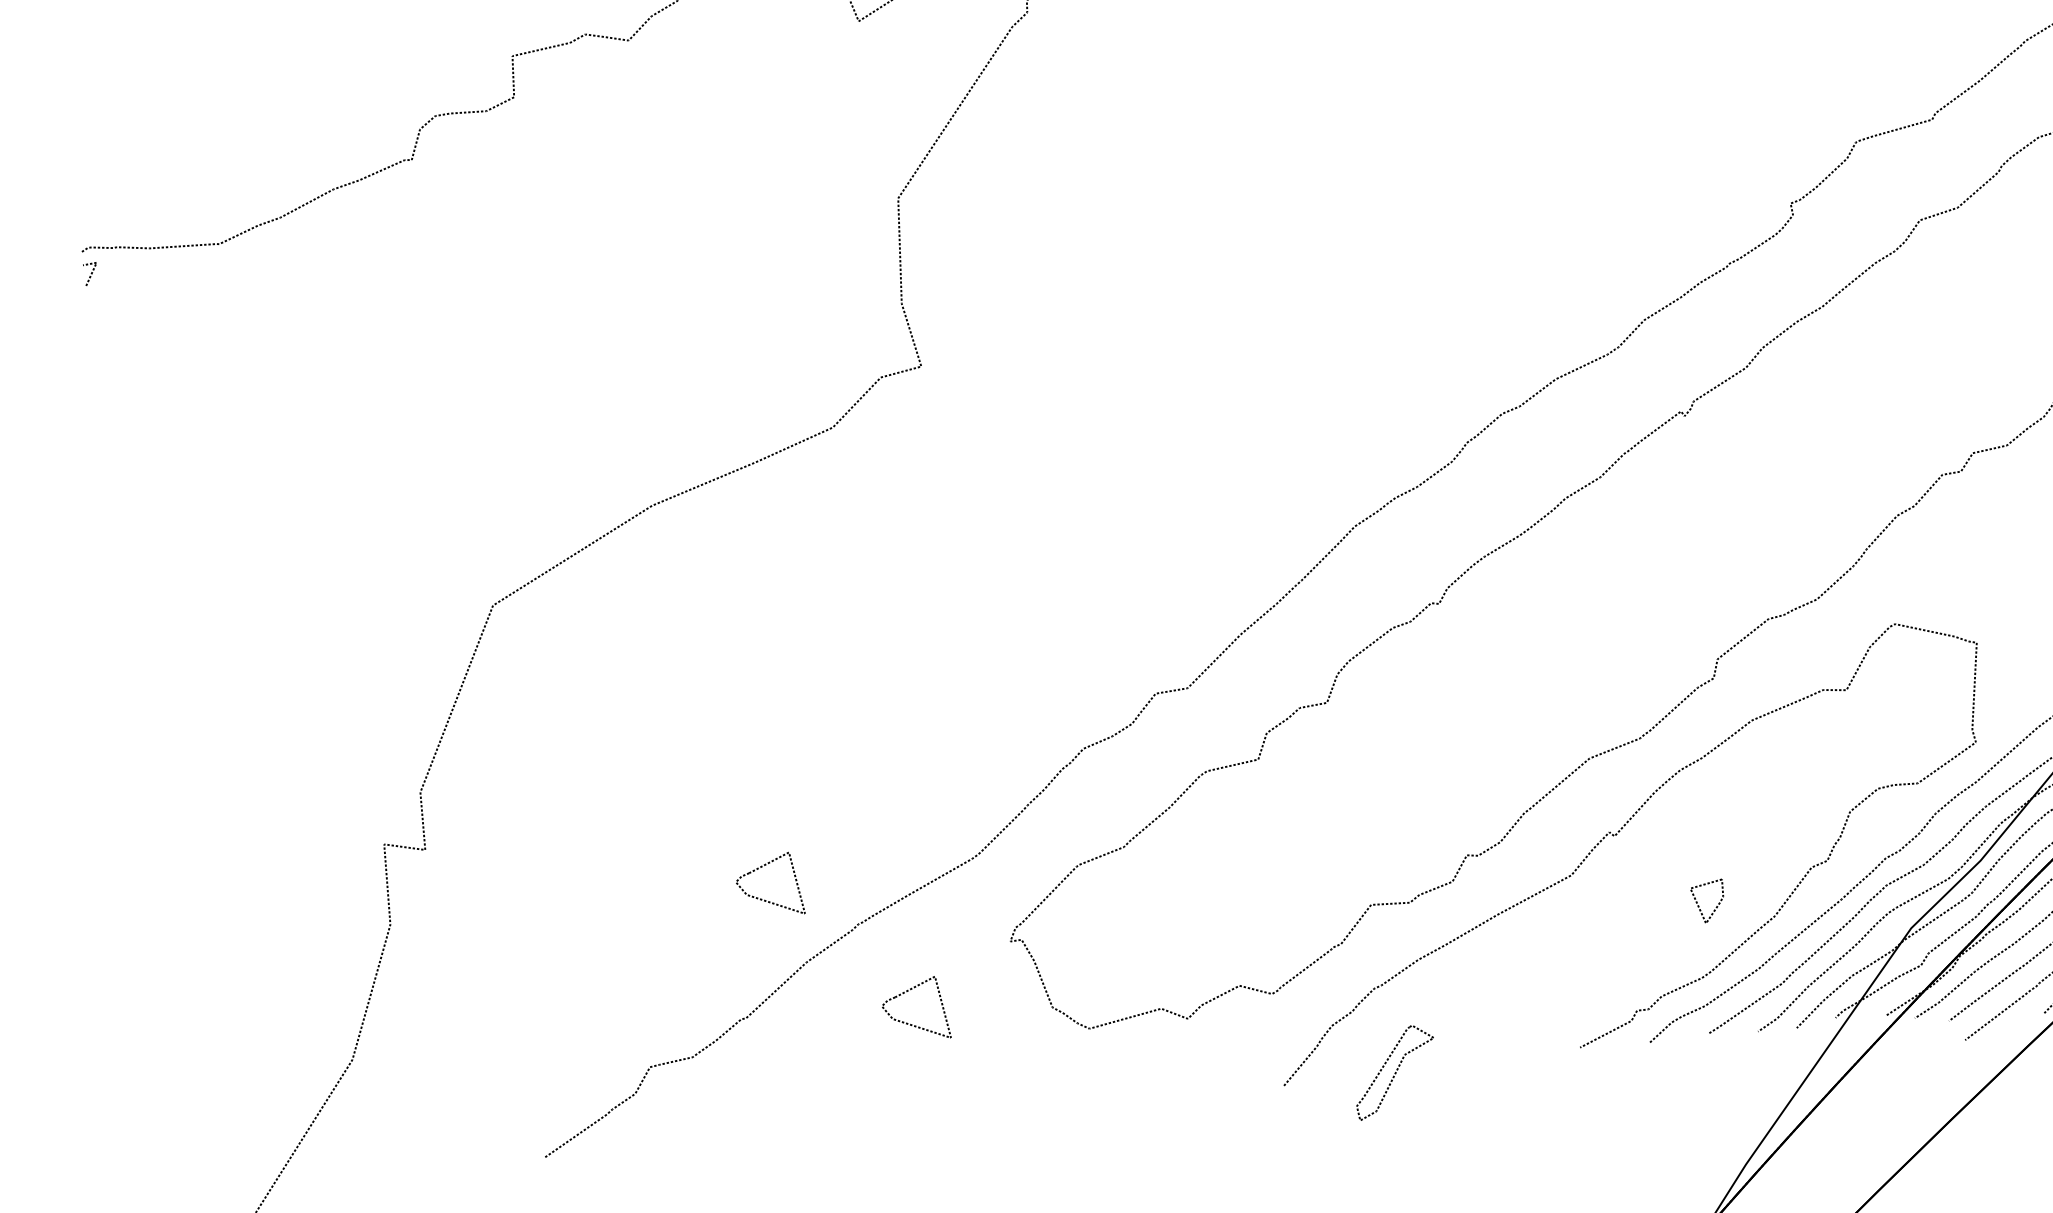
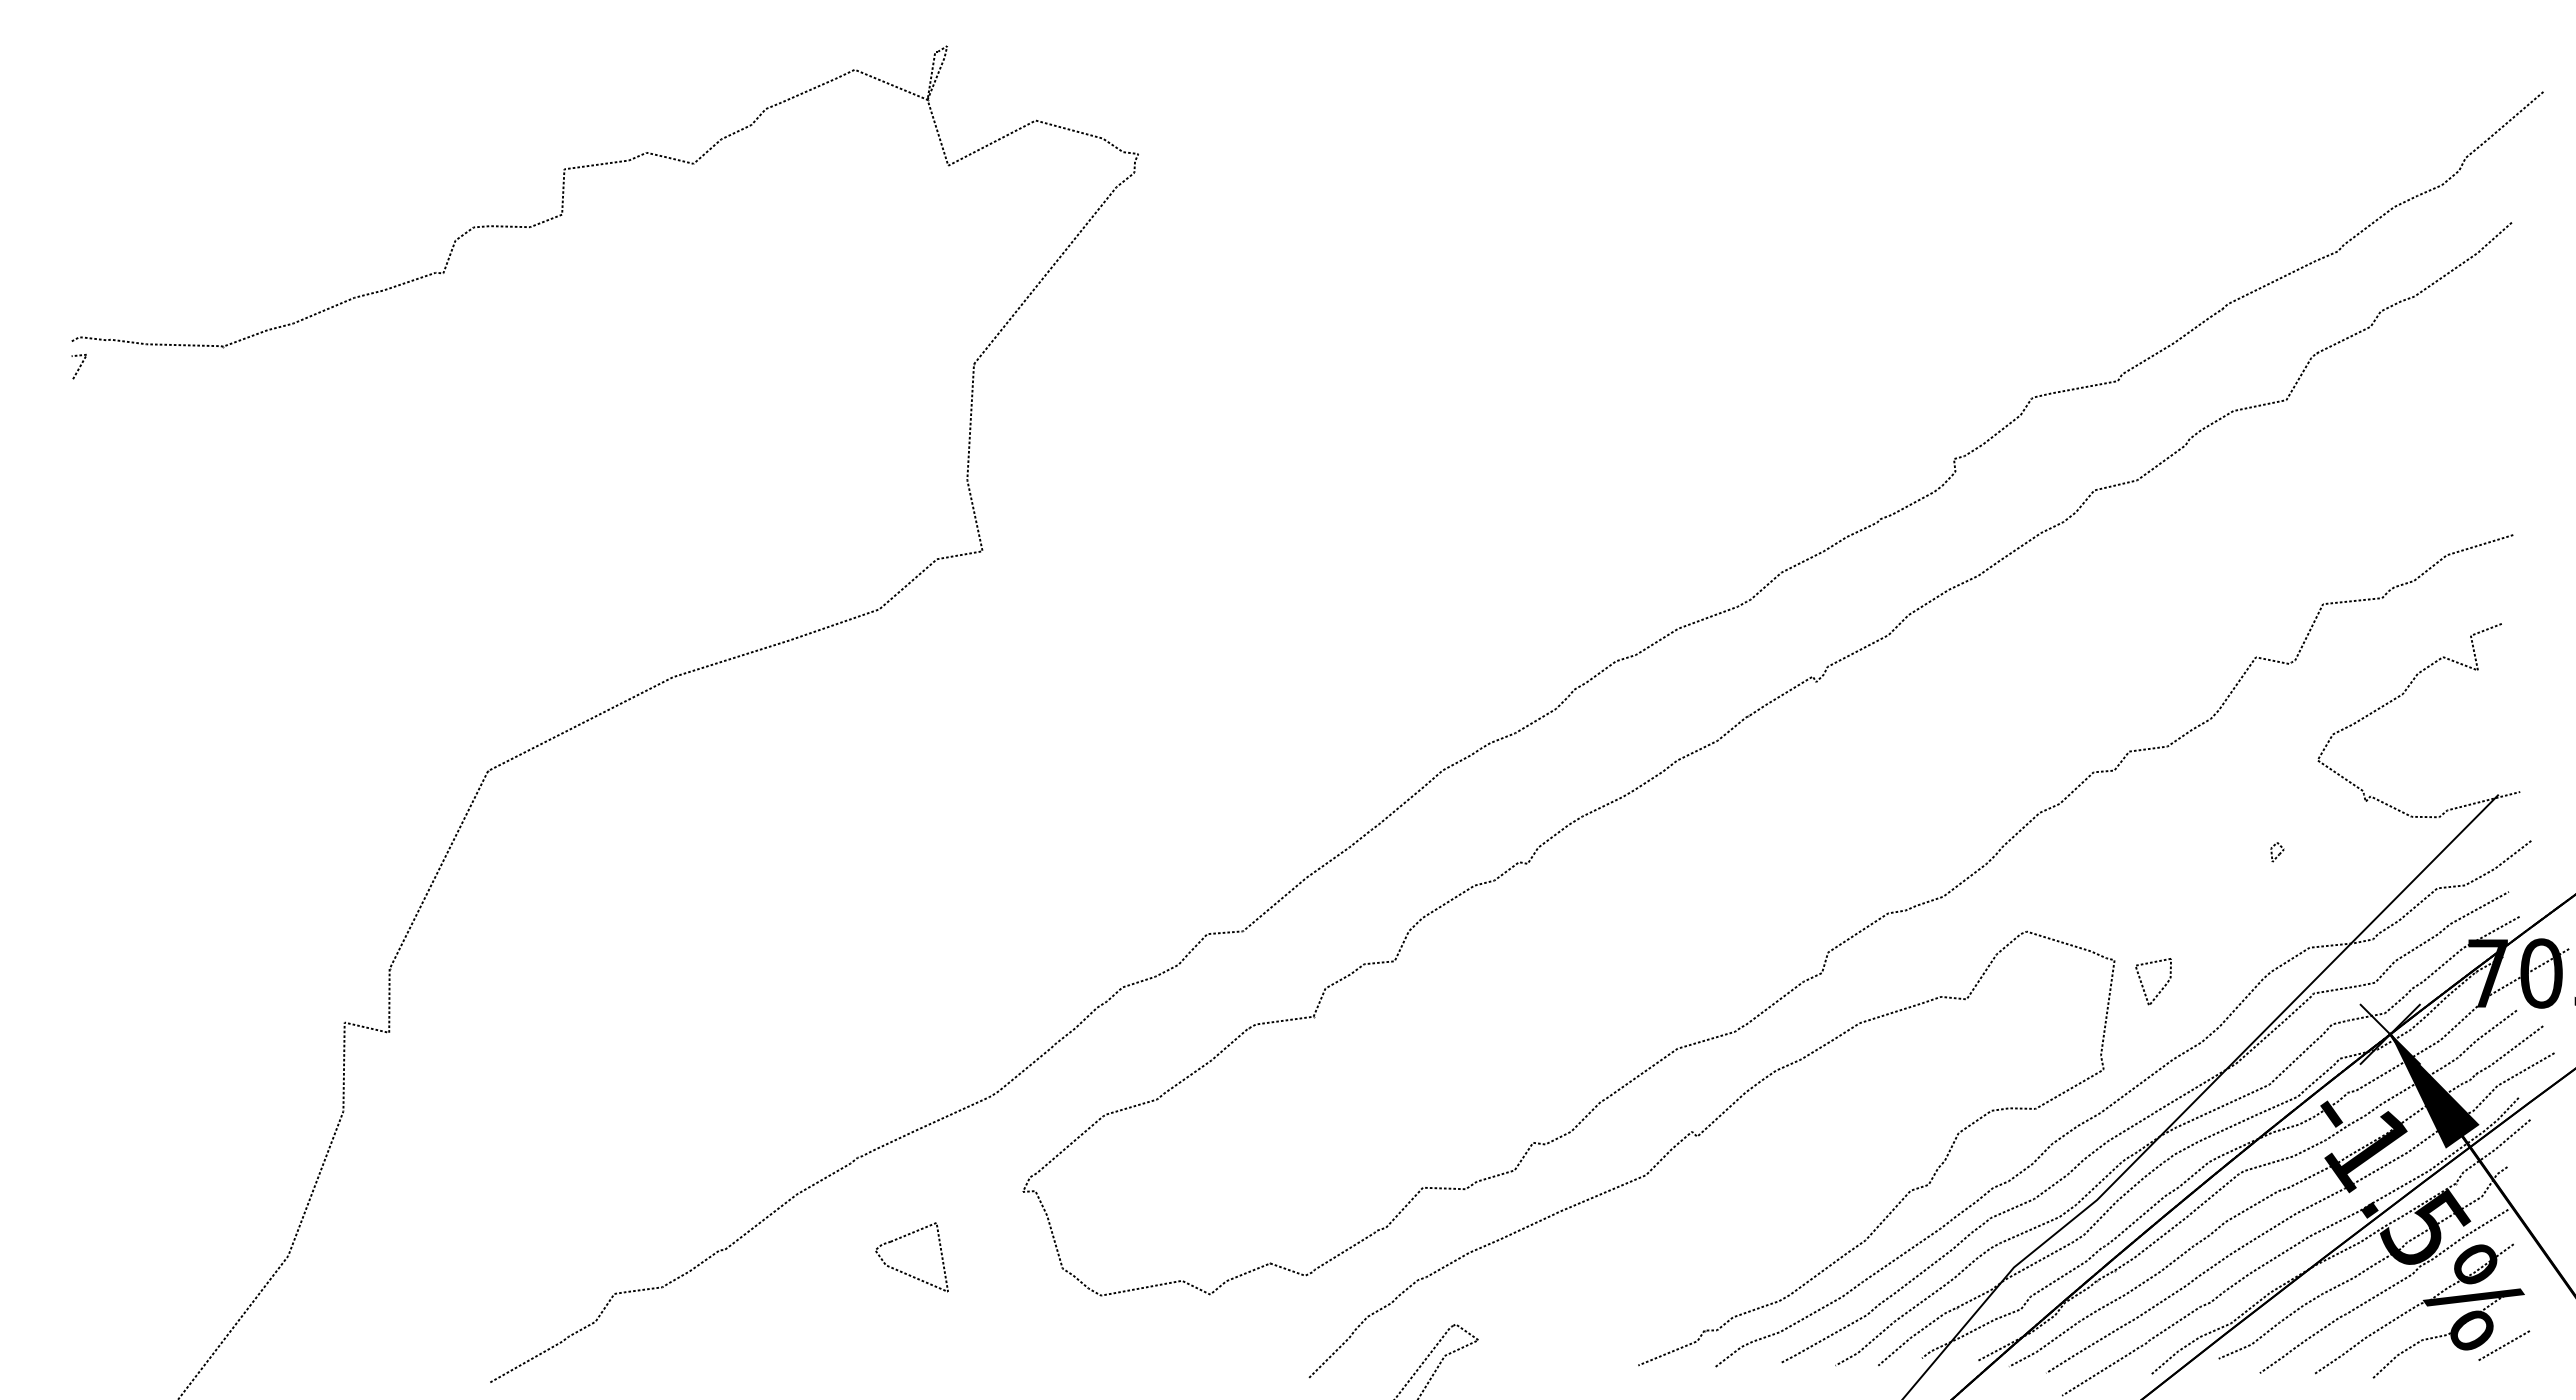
part: (765, 899) -> (757, 1121), removed
part: (1715, 906) -> (2161, 988), moved

